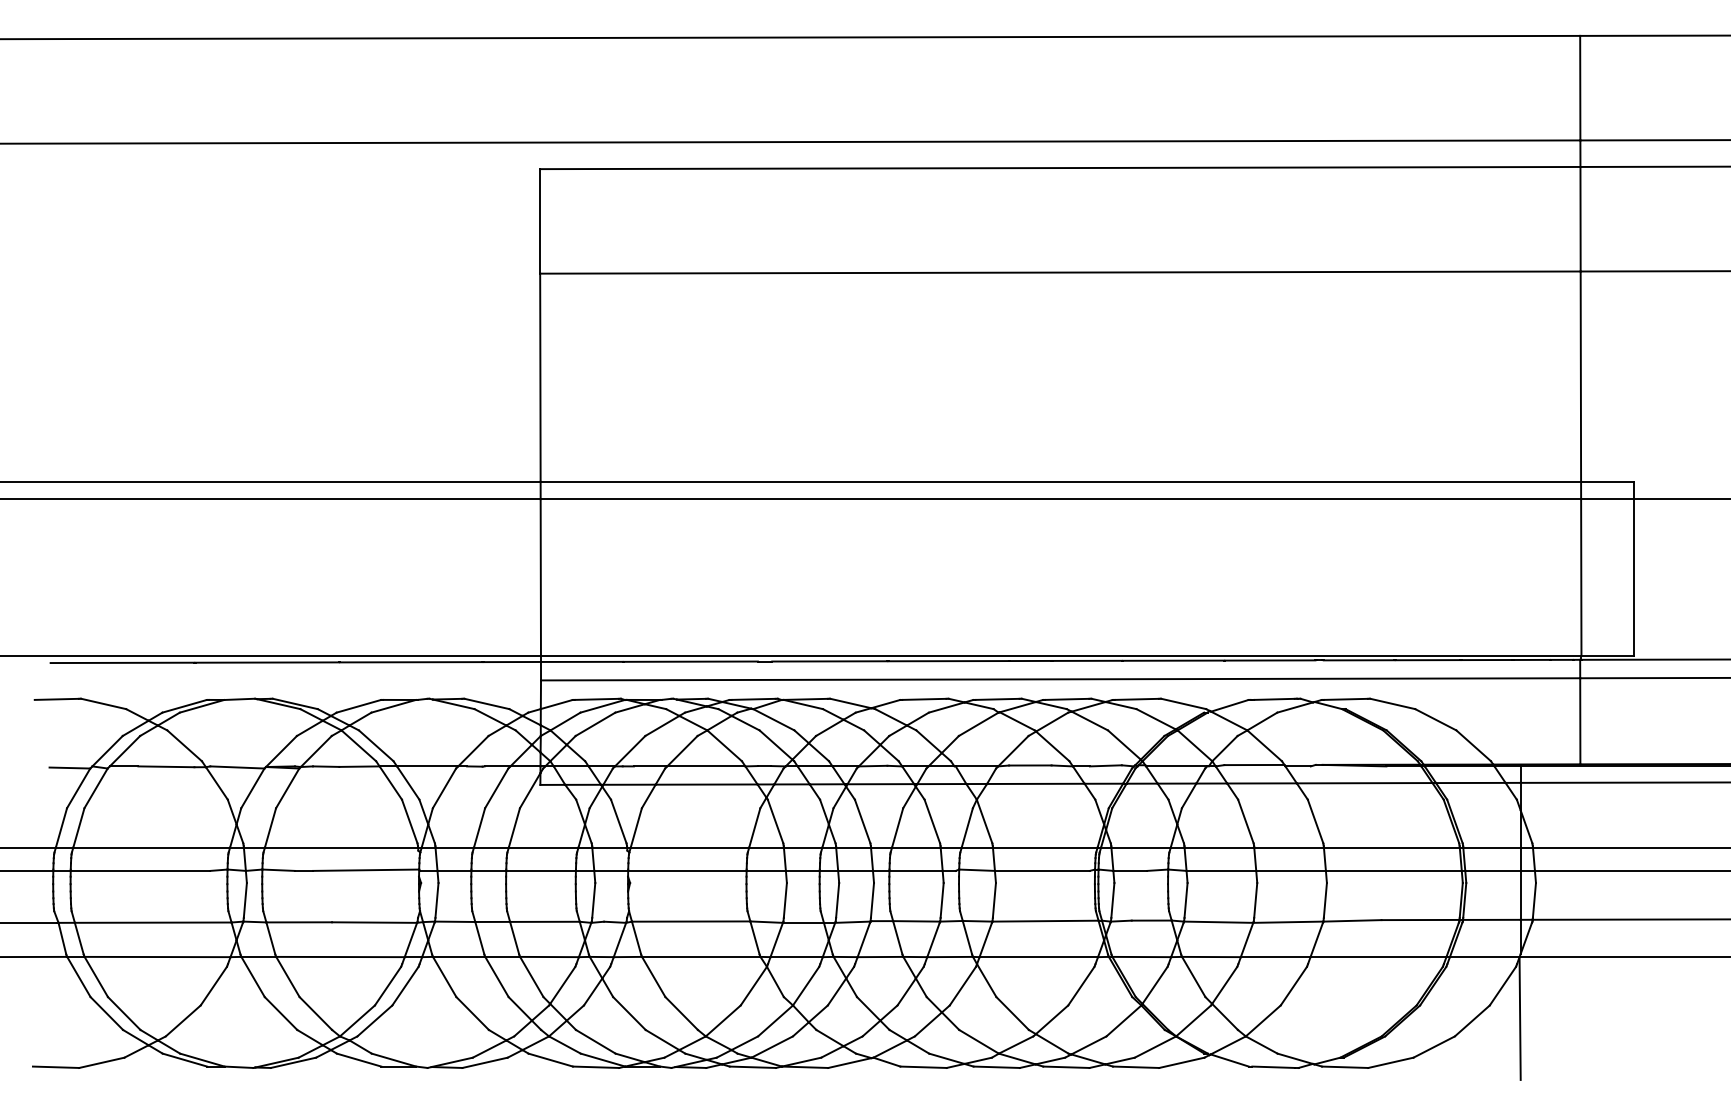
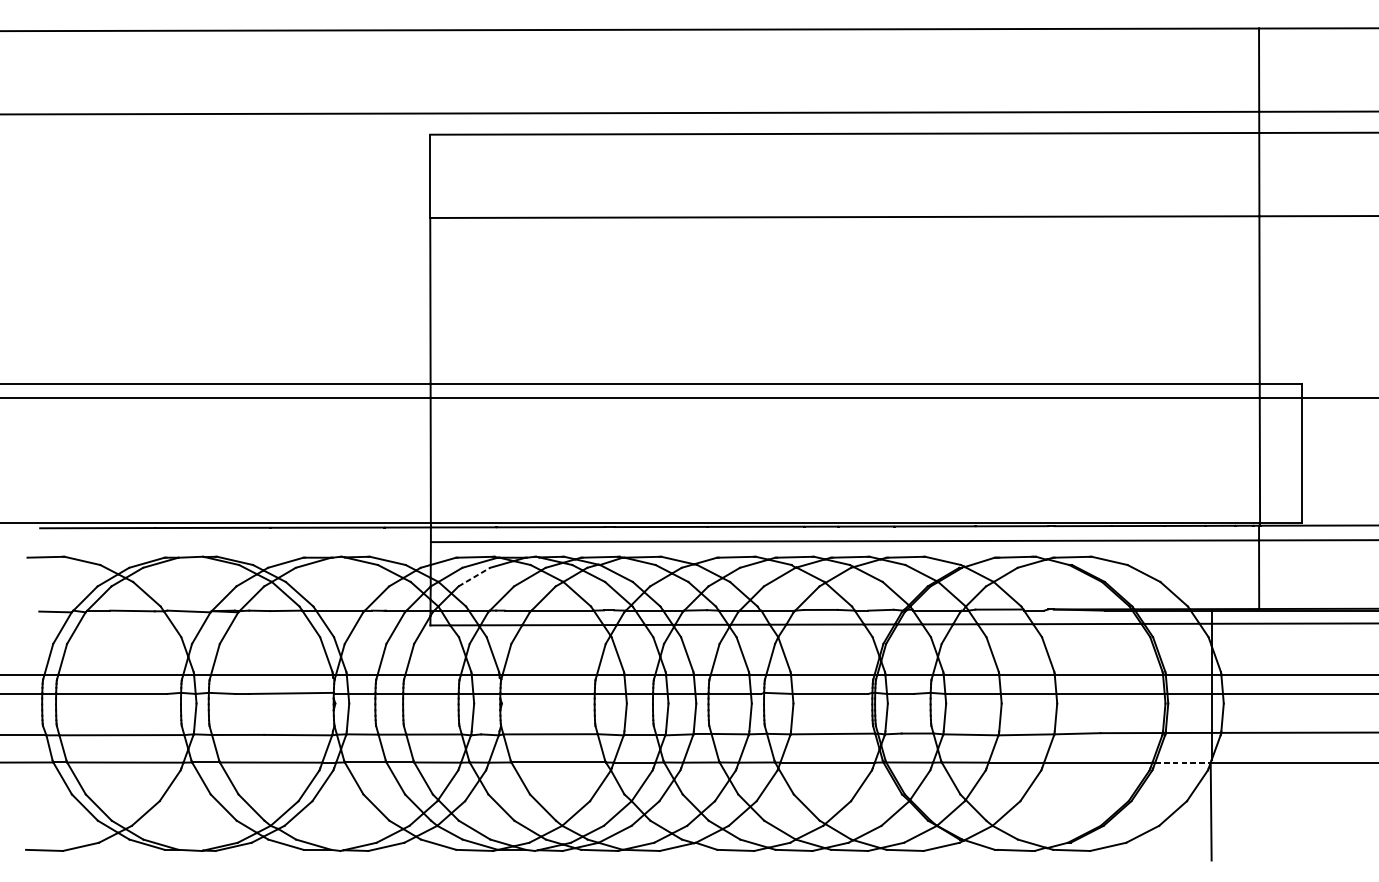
line: (595, 724) -> (474, 577), solid -> dashed
line: (1484, 957) -> (1182, 762), solid -> dashed

